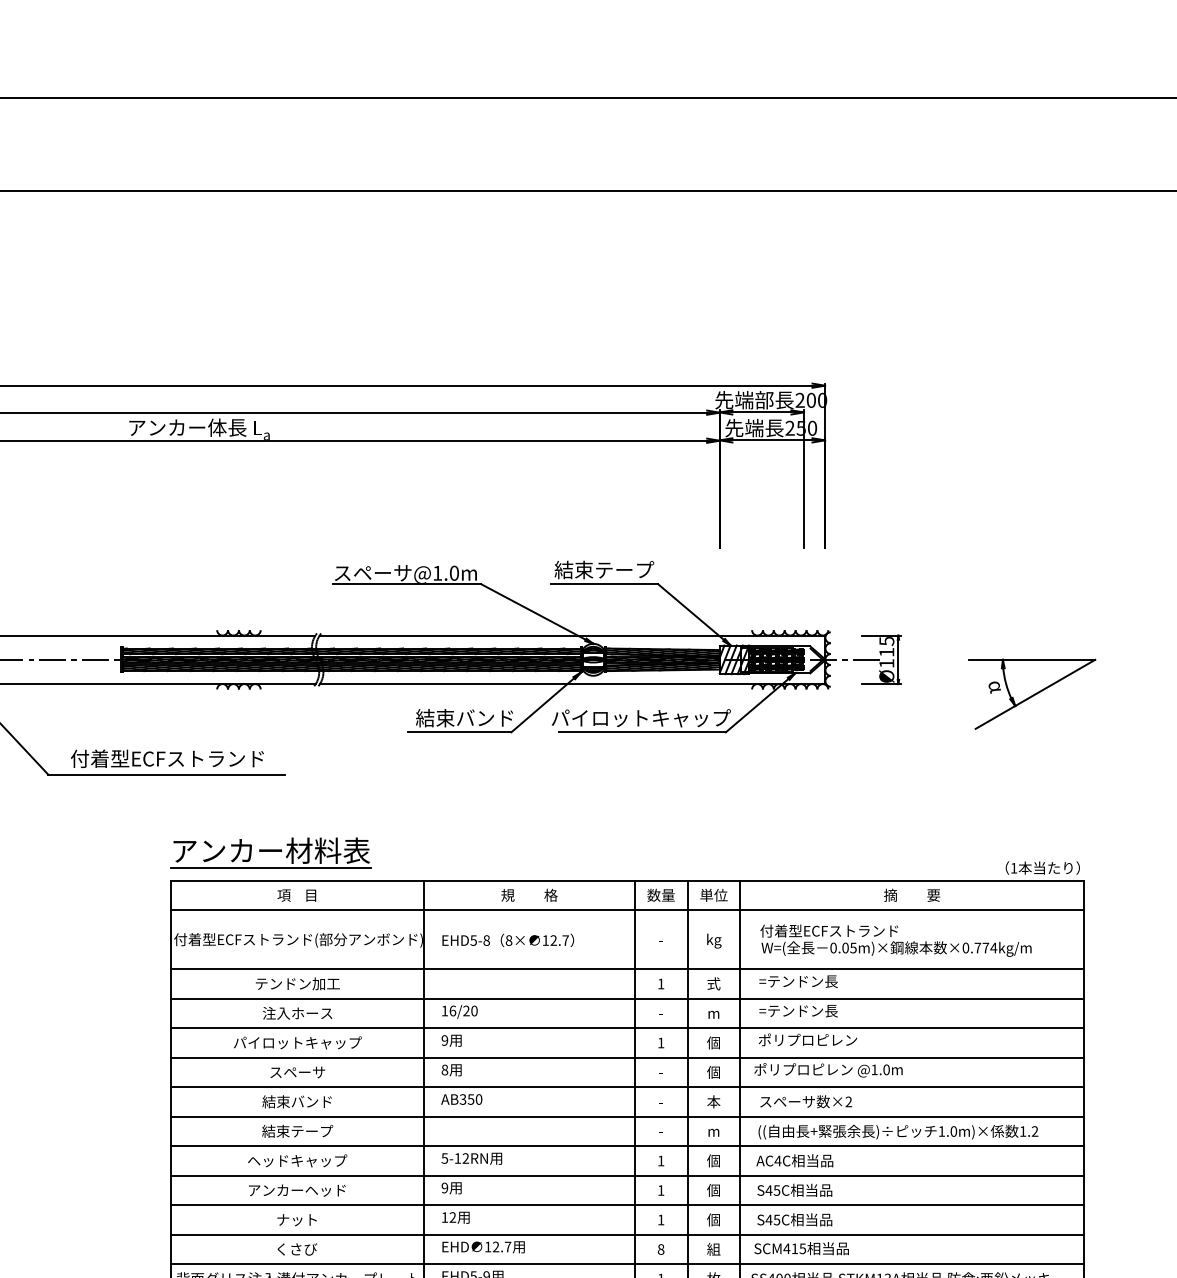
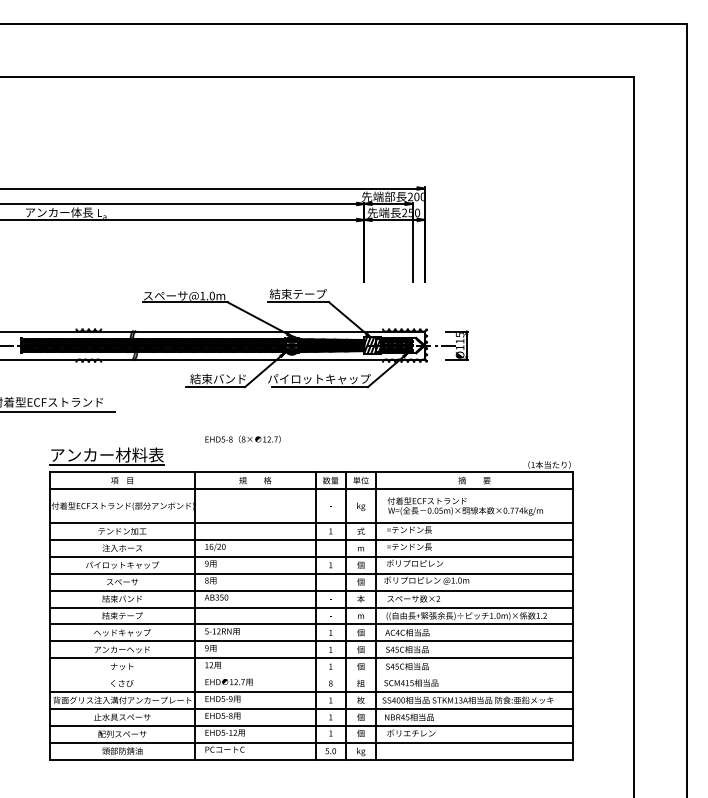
part: (1032, 694) -> (543, 365), removed
text: (507, 940) -> (242, 439), moved
line: (627, 1235) -> (311, 675), removed

